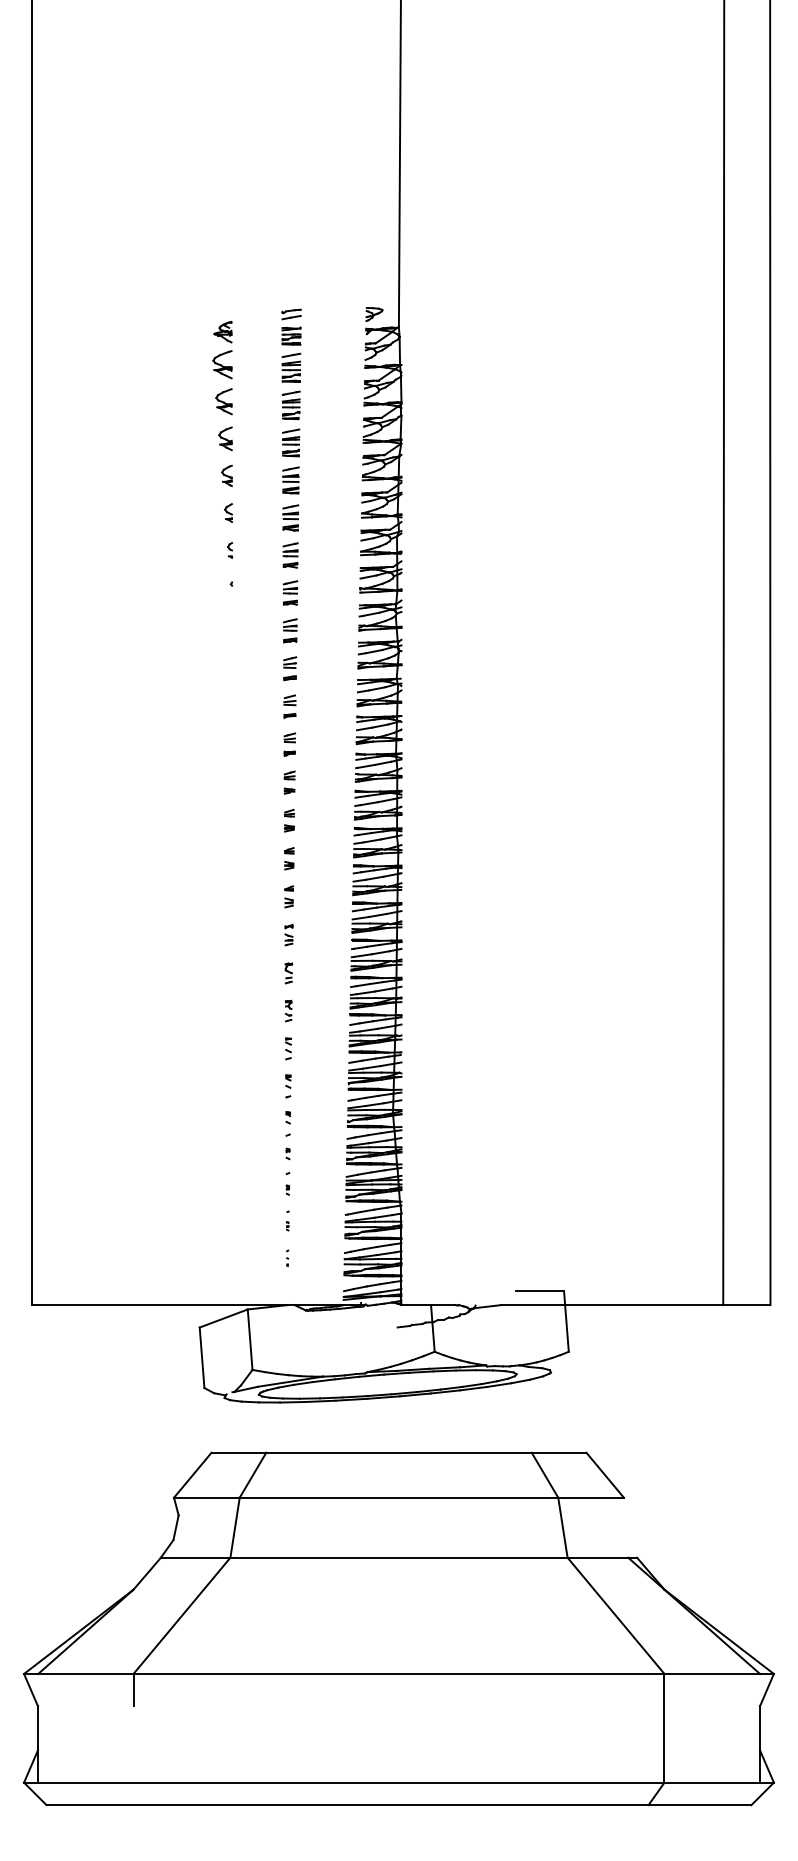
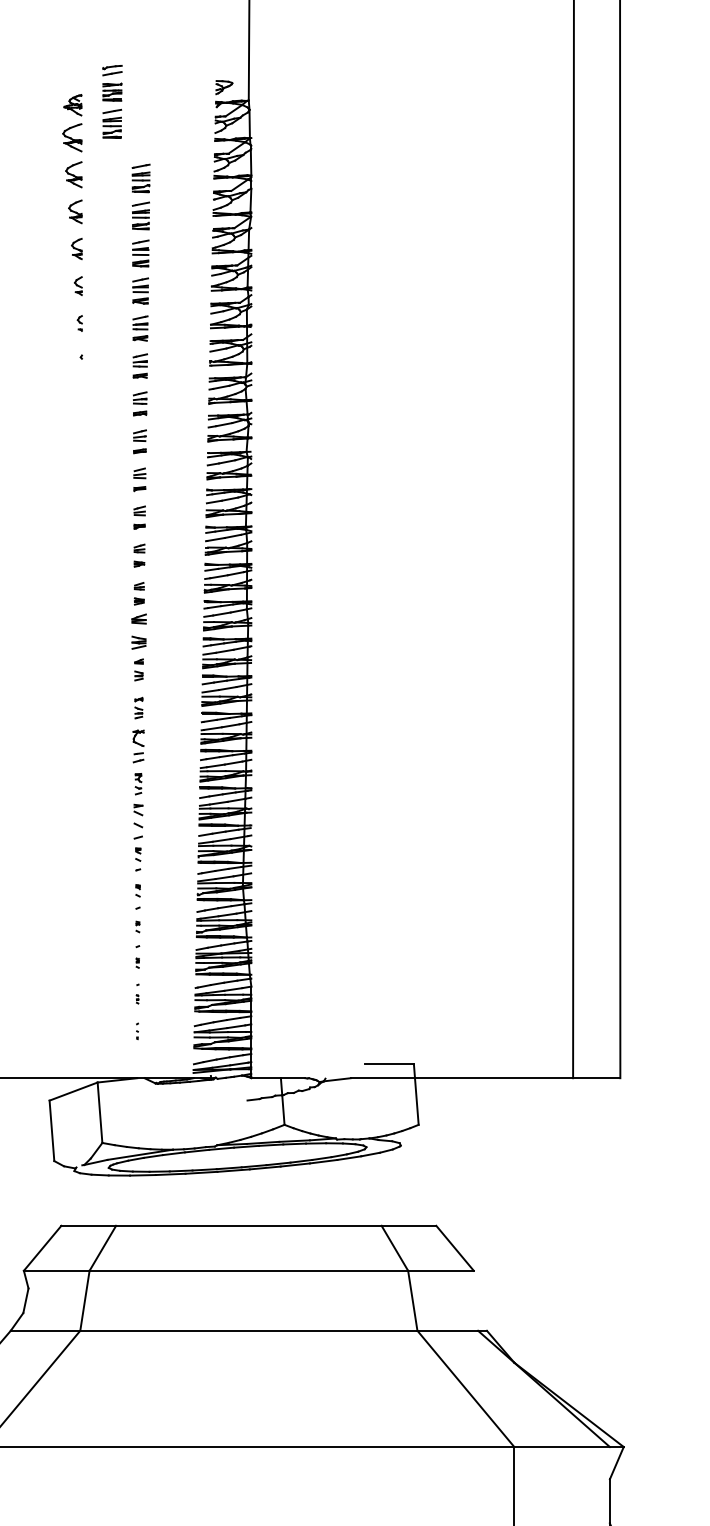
part: (291, 345) -> (112, 101), moved
part: (289, 858) -> (139, 631), size x1.6
part: (288, 973) -> (138, 746), size x1.6
part: (288, 1048) -> (138, 821), size x1.6

